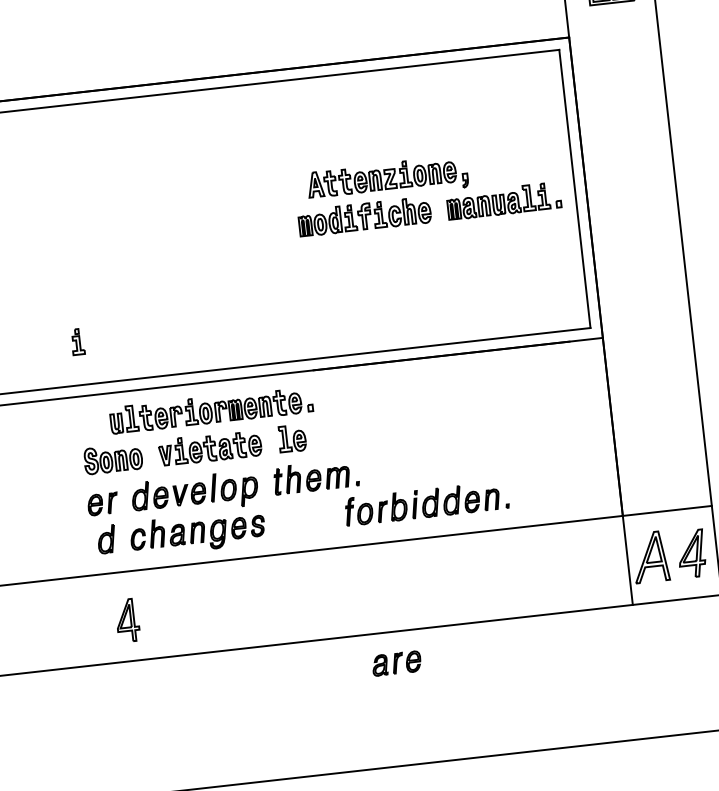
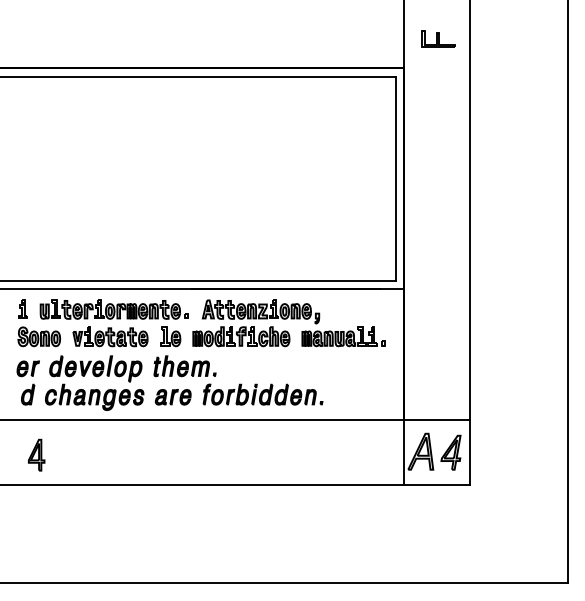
part: (426, 191) -> (288, 323), moved
part: (76, 341) -> (22, 308), moved
part: (395, 664) -> (172, 397), moved

